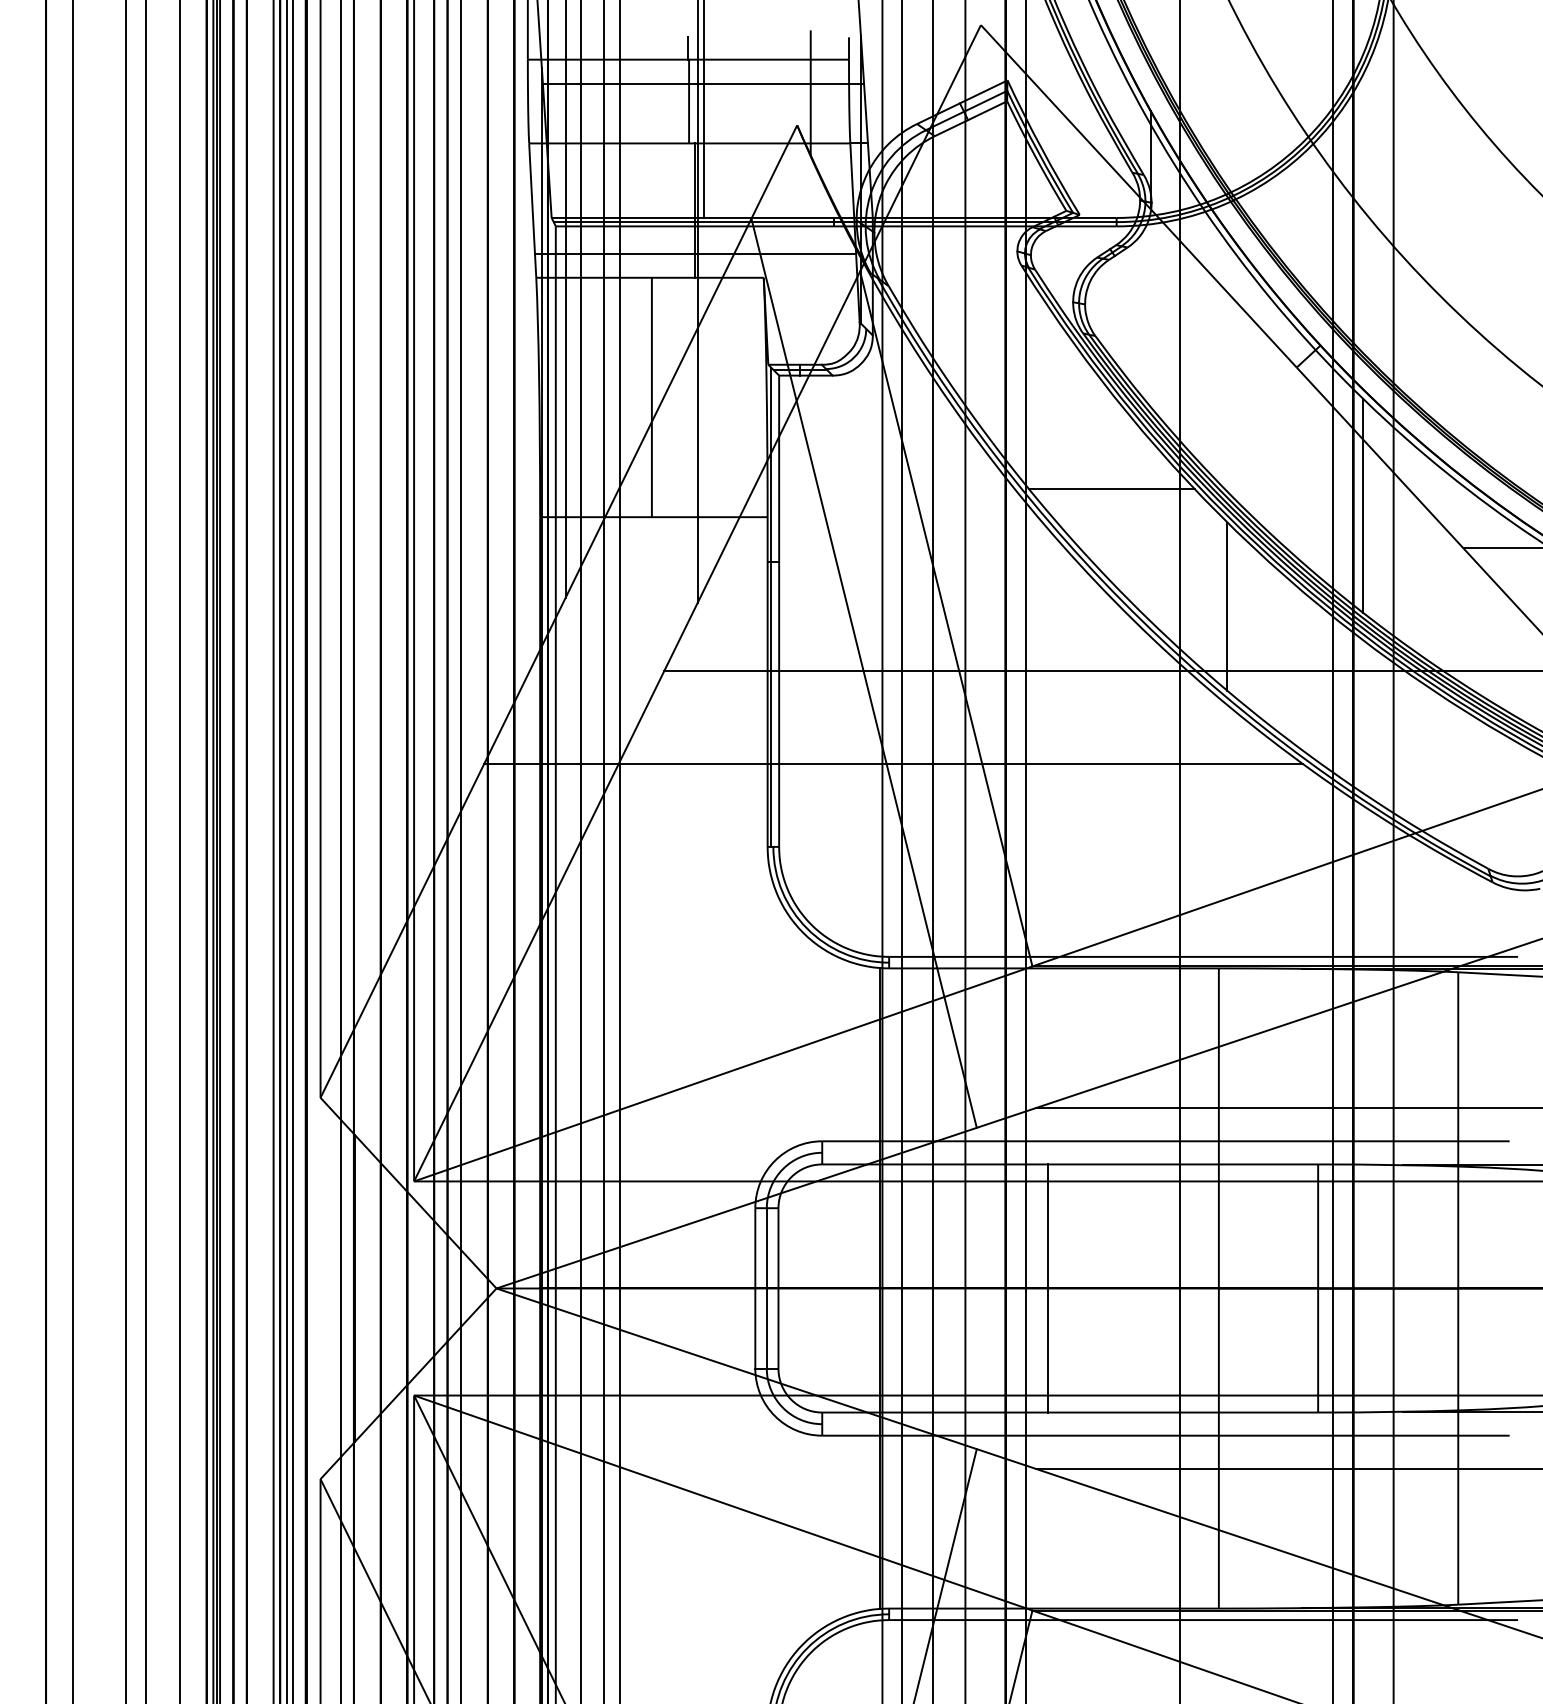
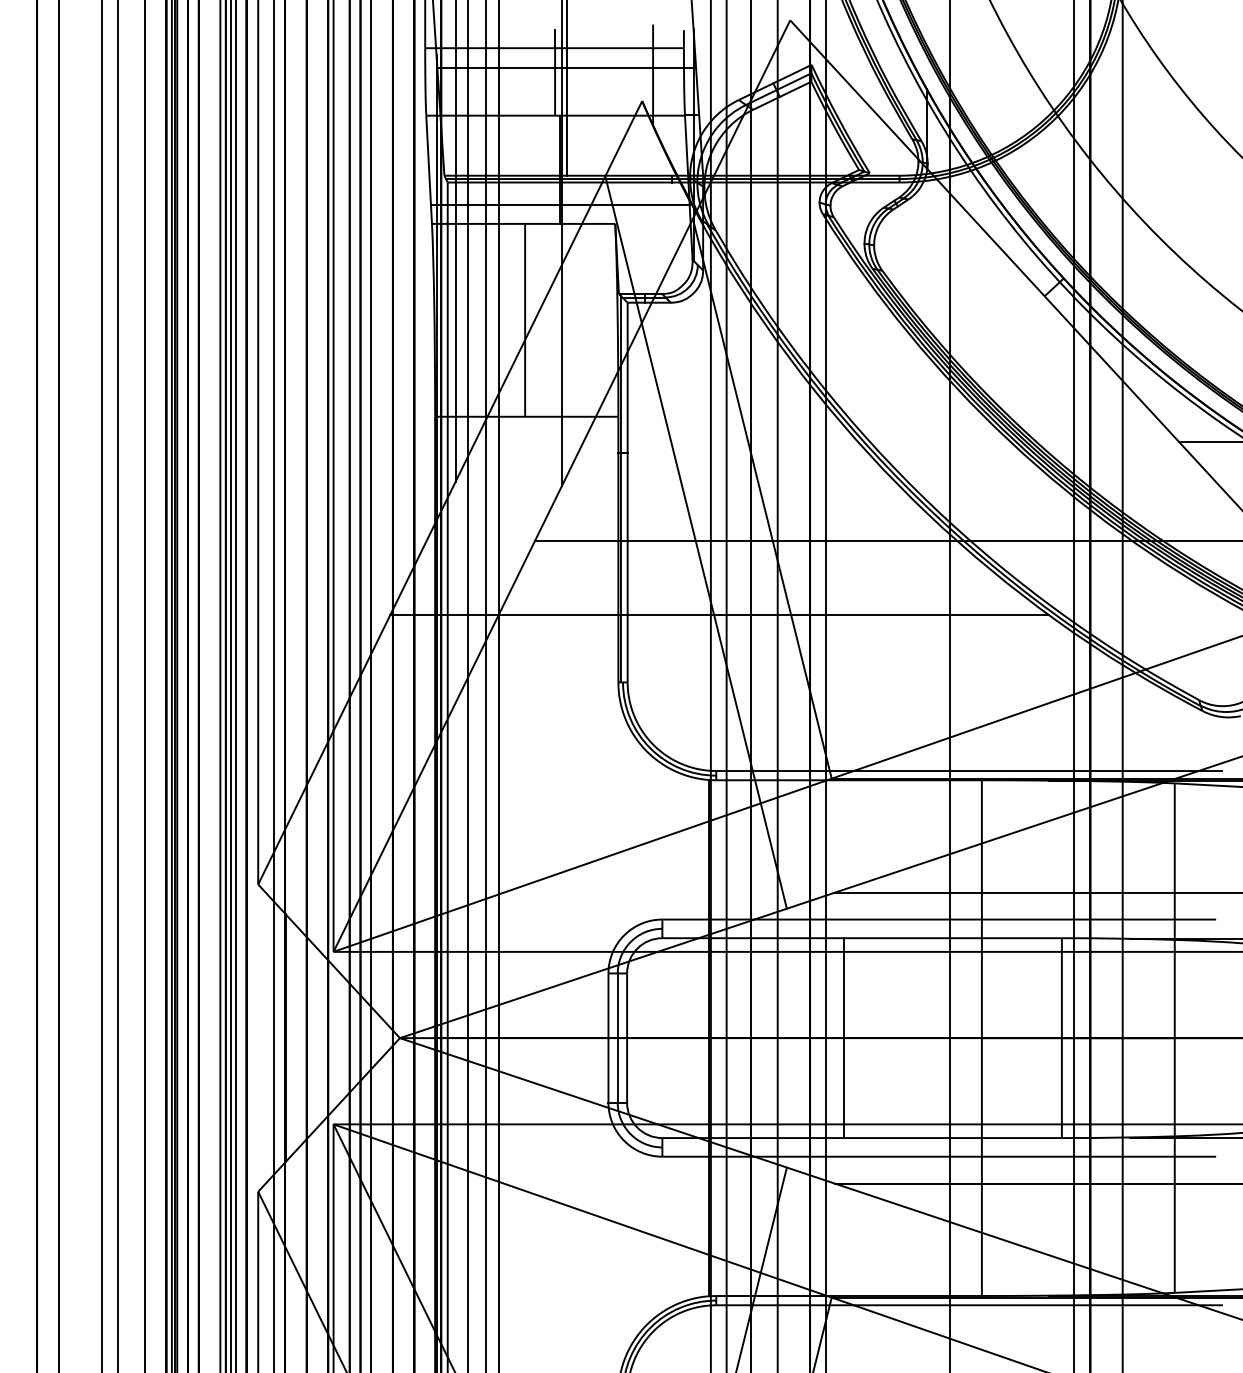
line: (1111, 489) -> (895, 394), removed
line: (1363, 505) -> (1098, 407), removed
line: (1227, 606) -> (988, 488), removed

